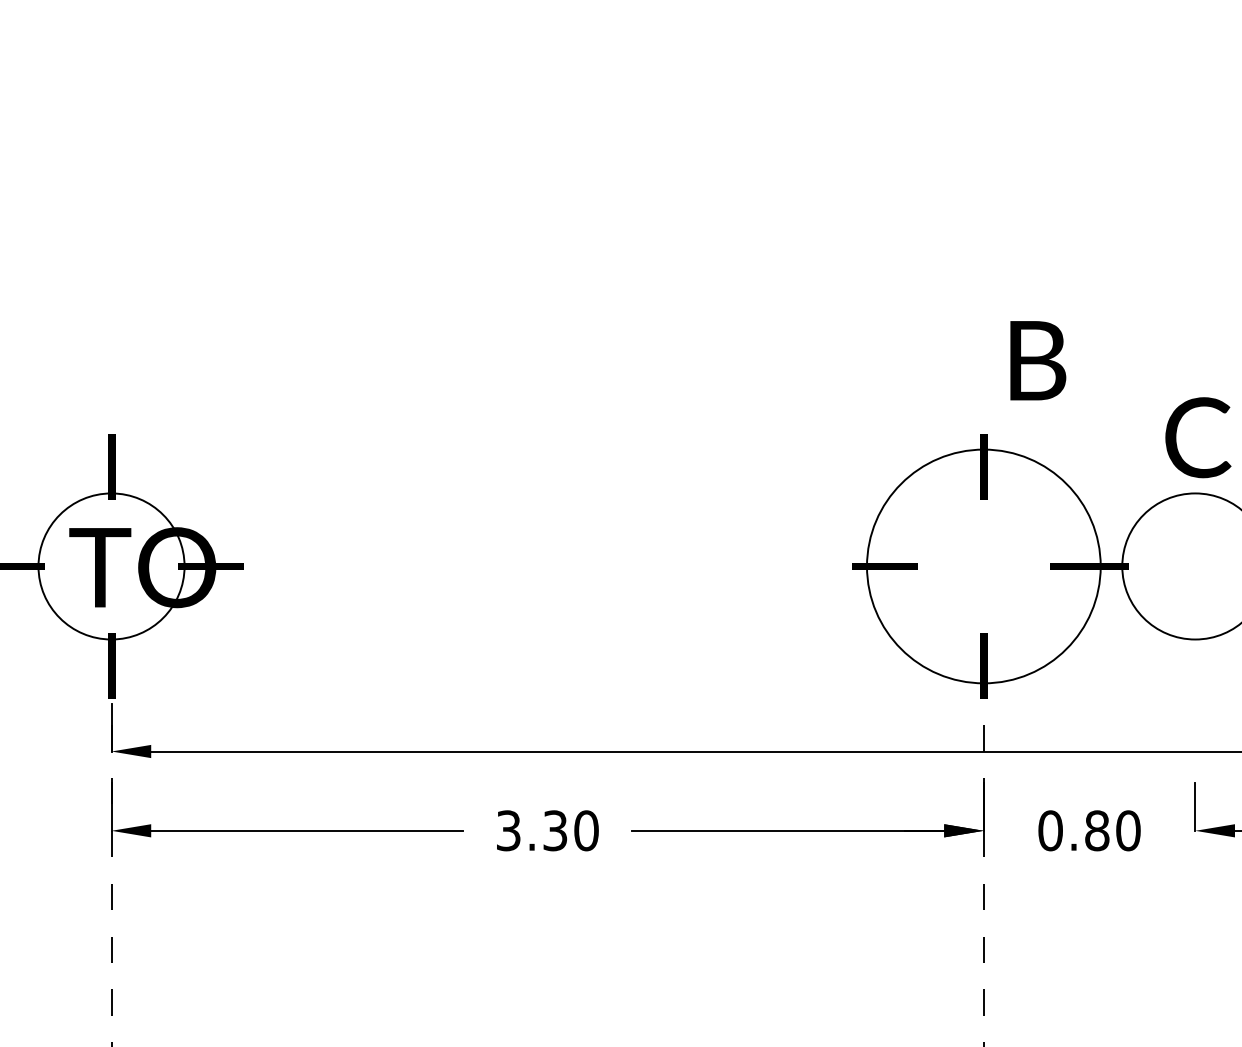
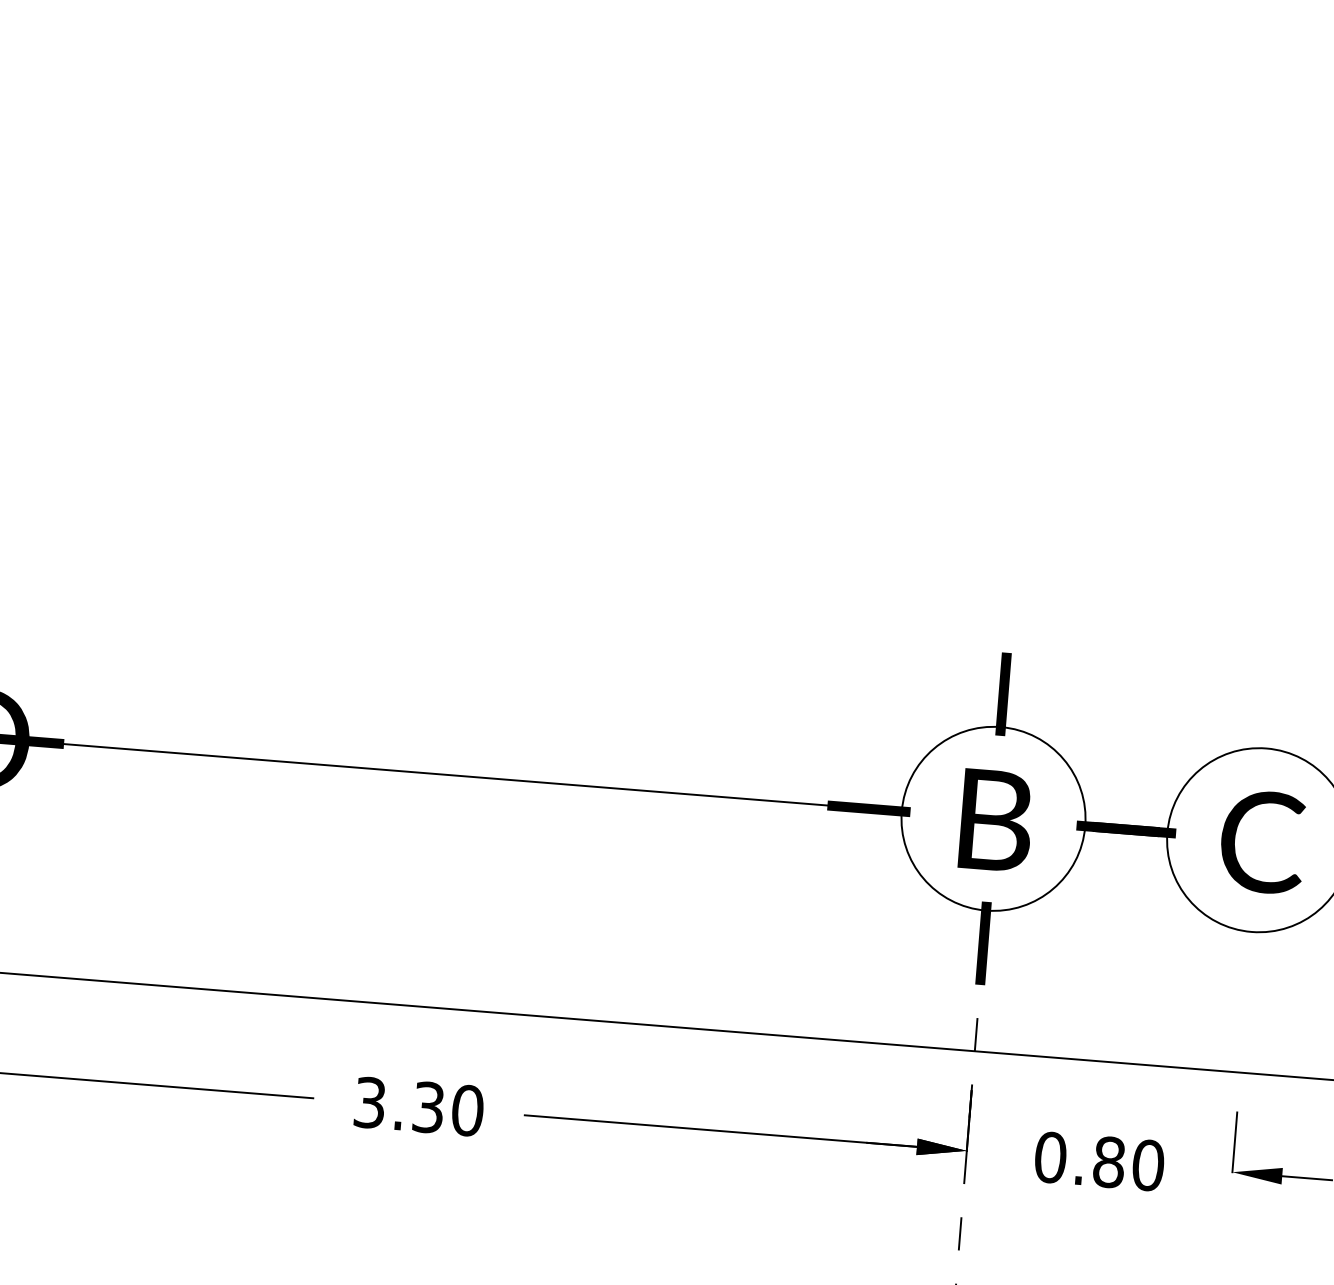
text: (1038, 360) -> (996, 820), moved
text: (1198, 437) -> (1262, 841), moved
line: (547, 566) -> (445, 774), added
circle: (983, 566) -> (993, 818), size x0.62

